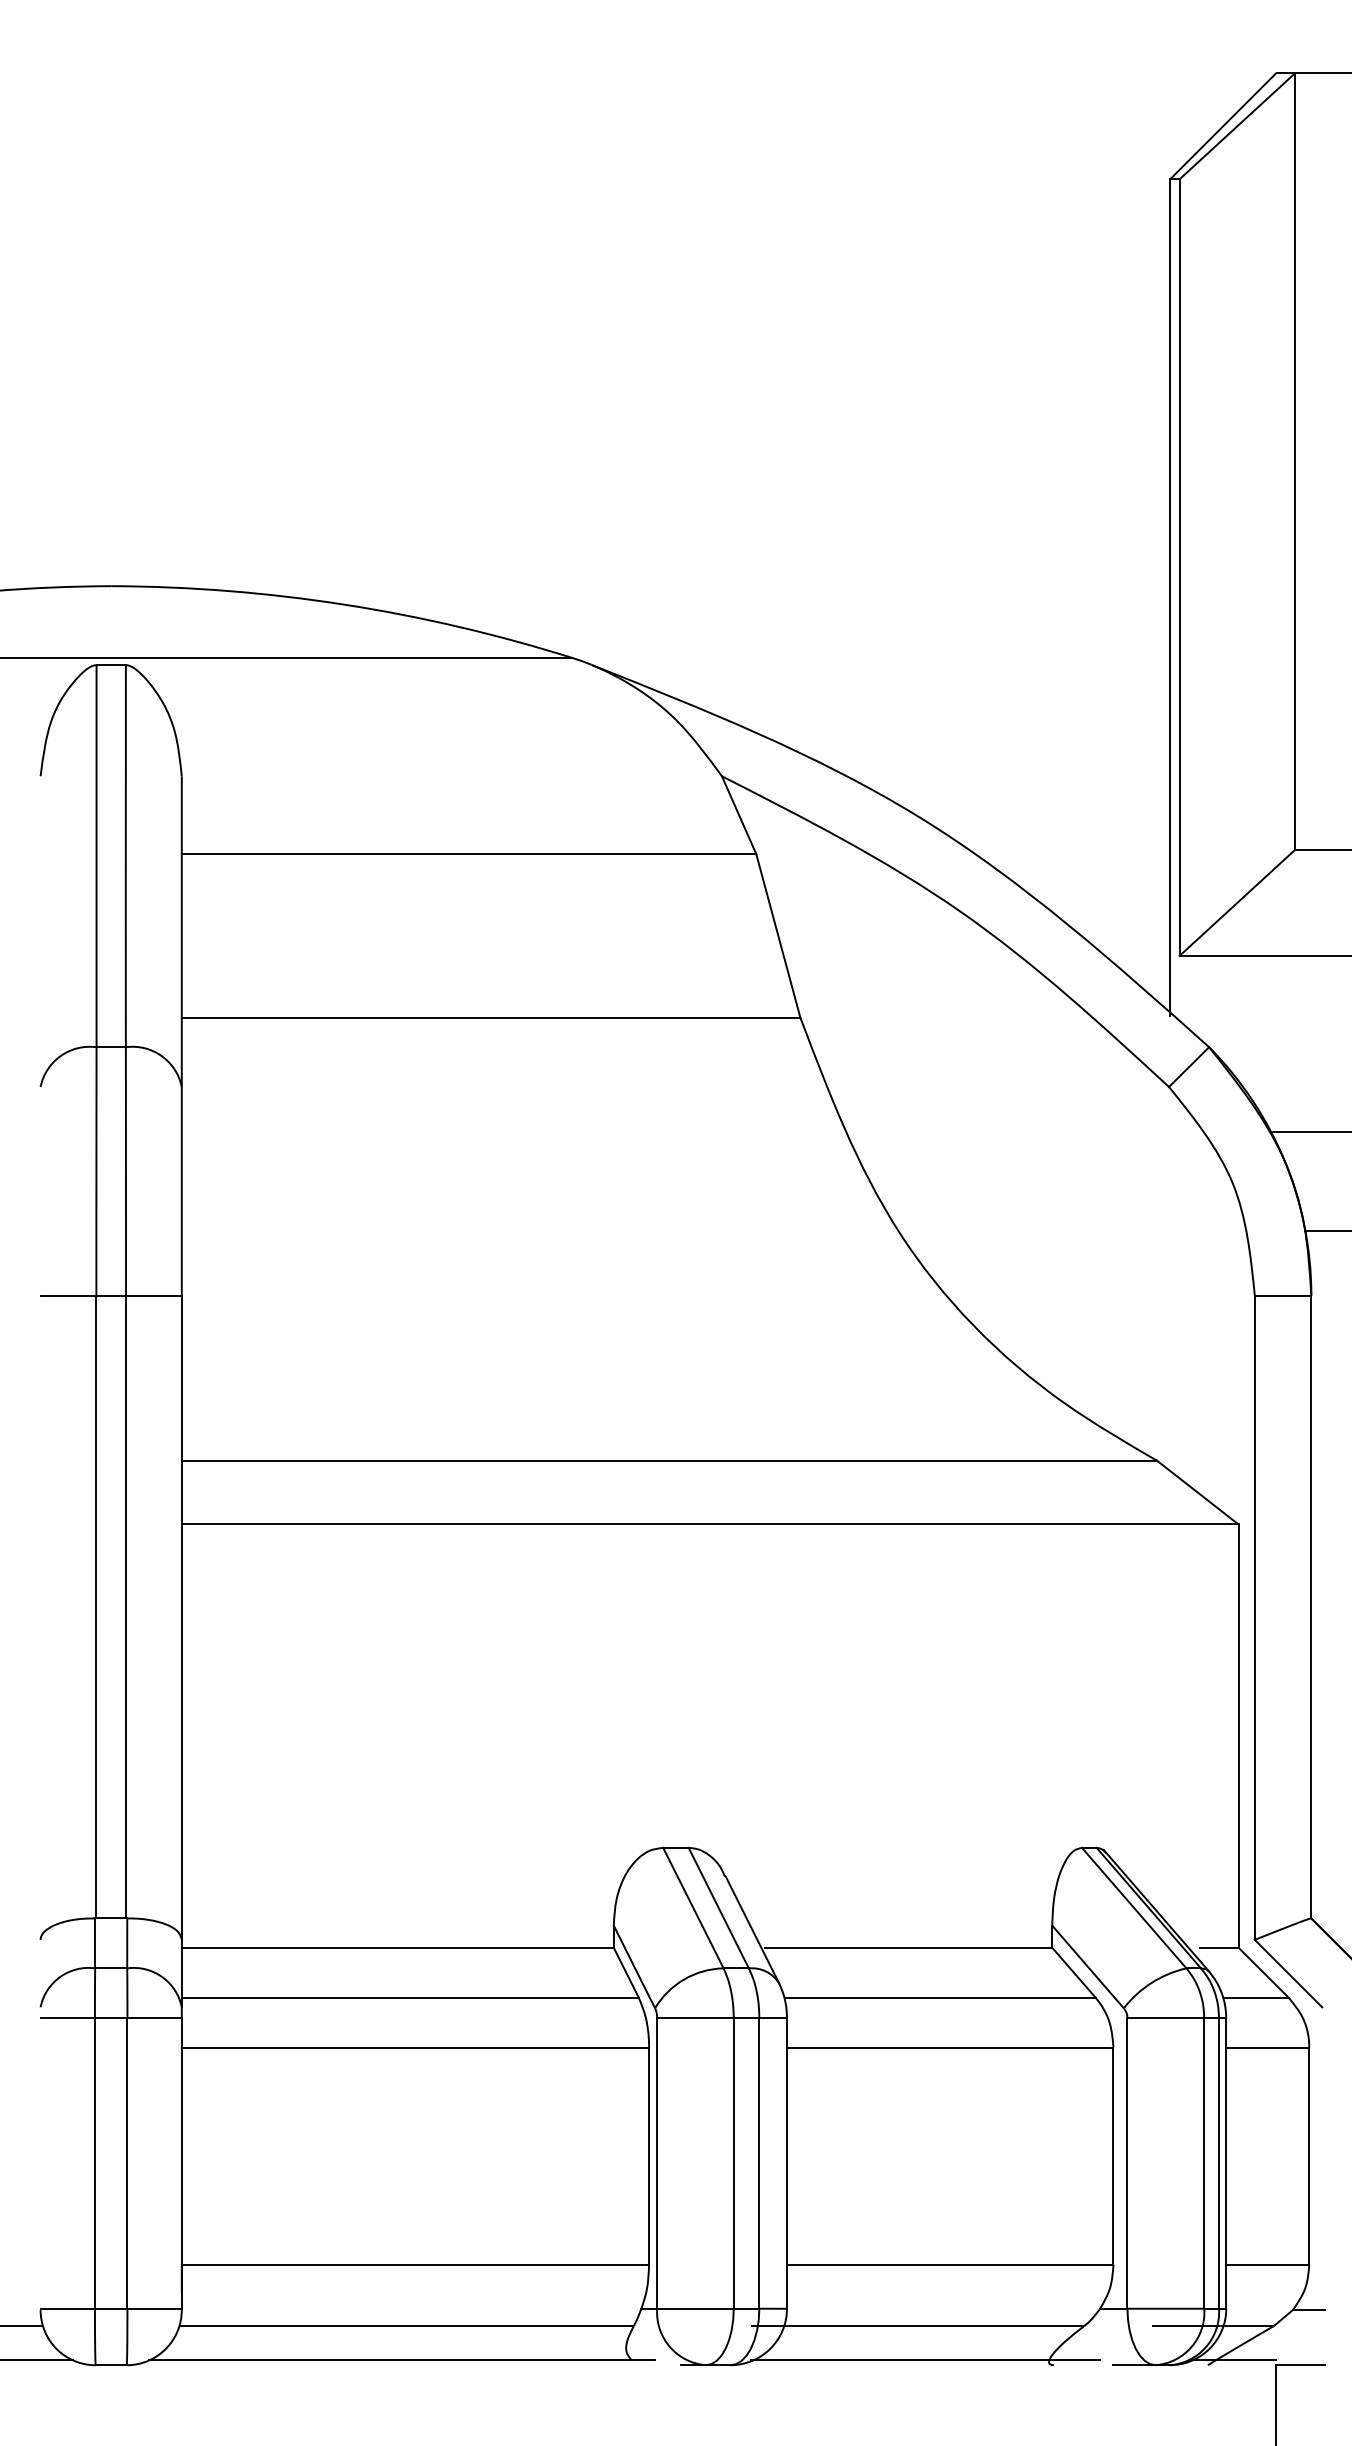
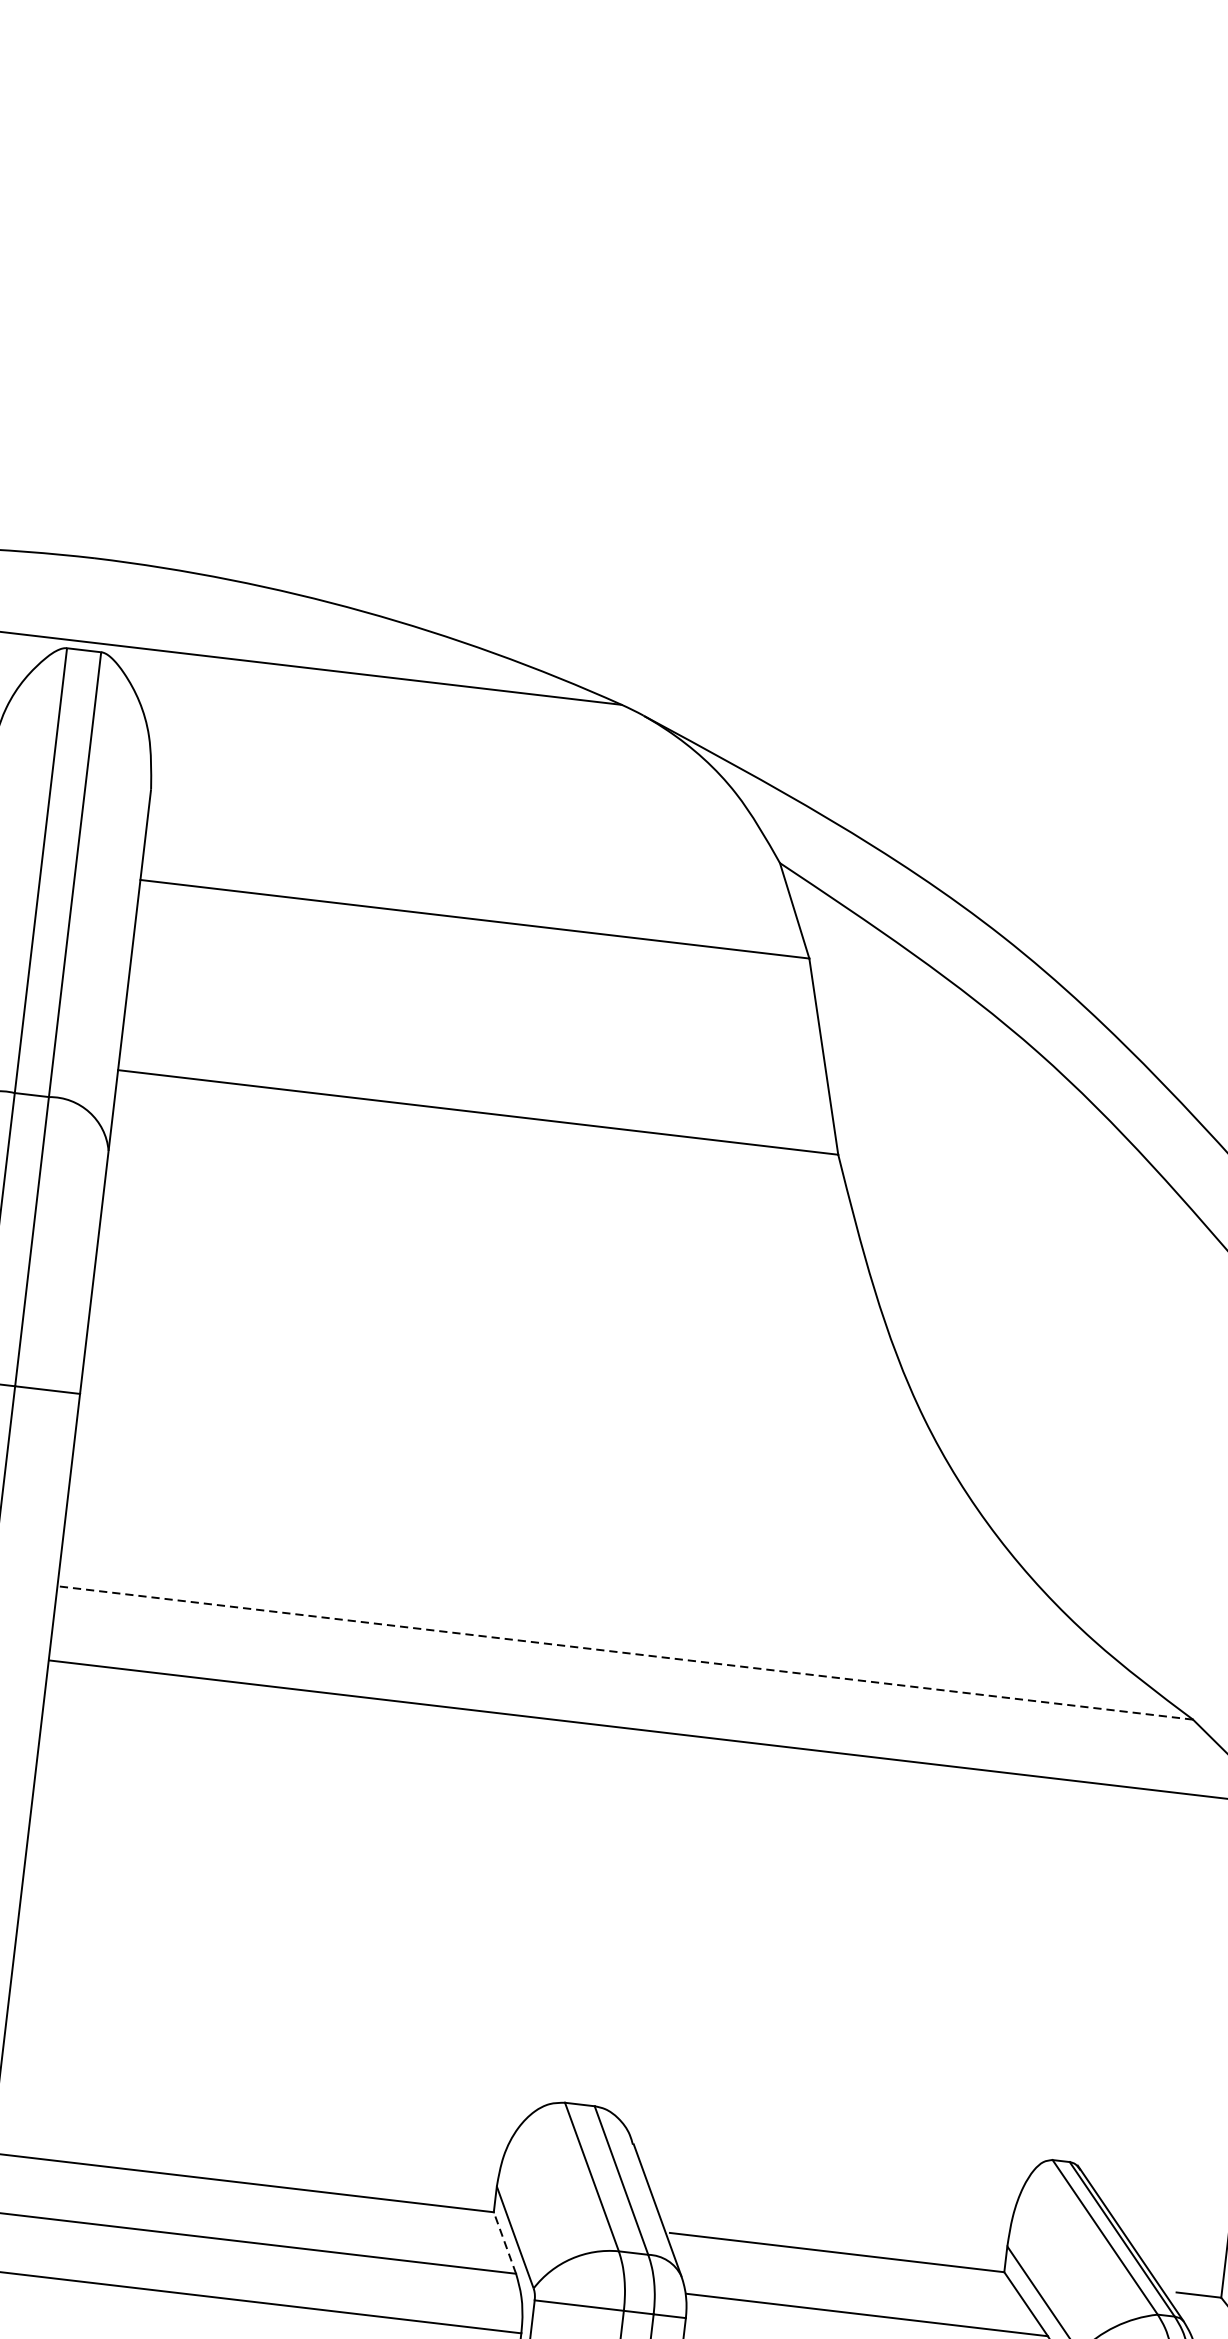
line: (669, 1460) -> (625, 1652), solid -> dashed
line: (626, 1972) -> (505, 2242), solid -> dashed

